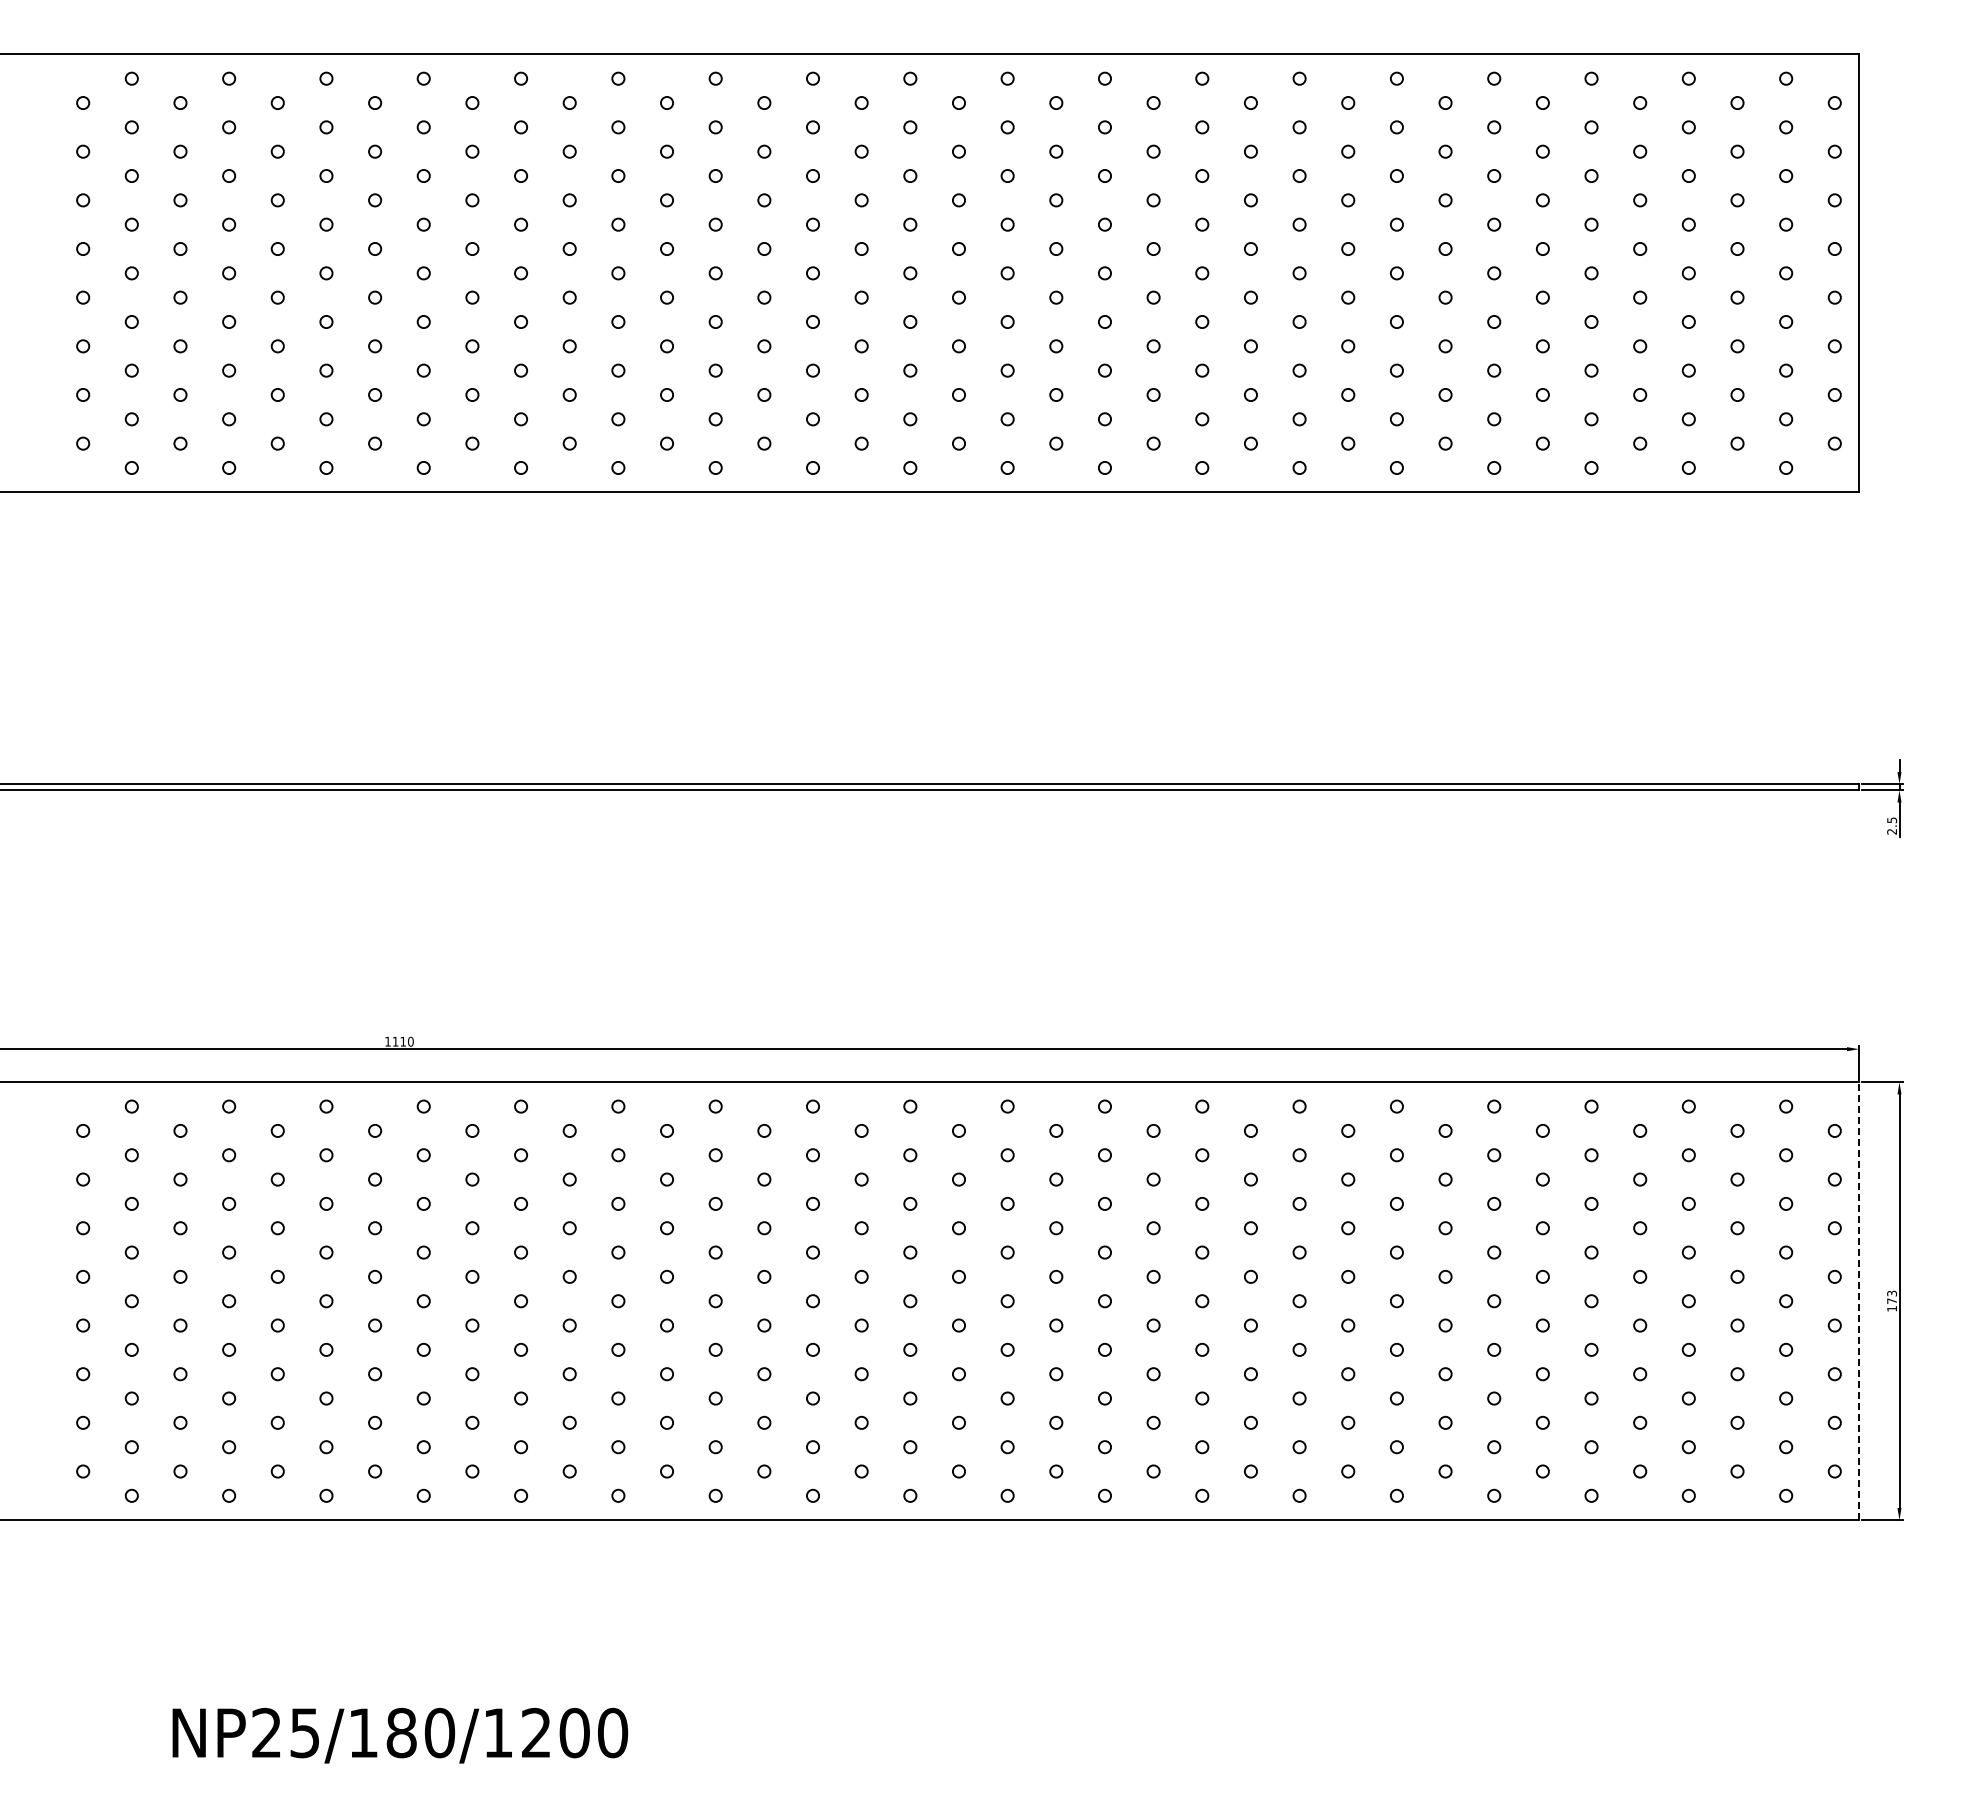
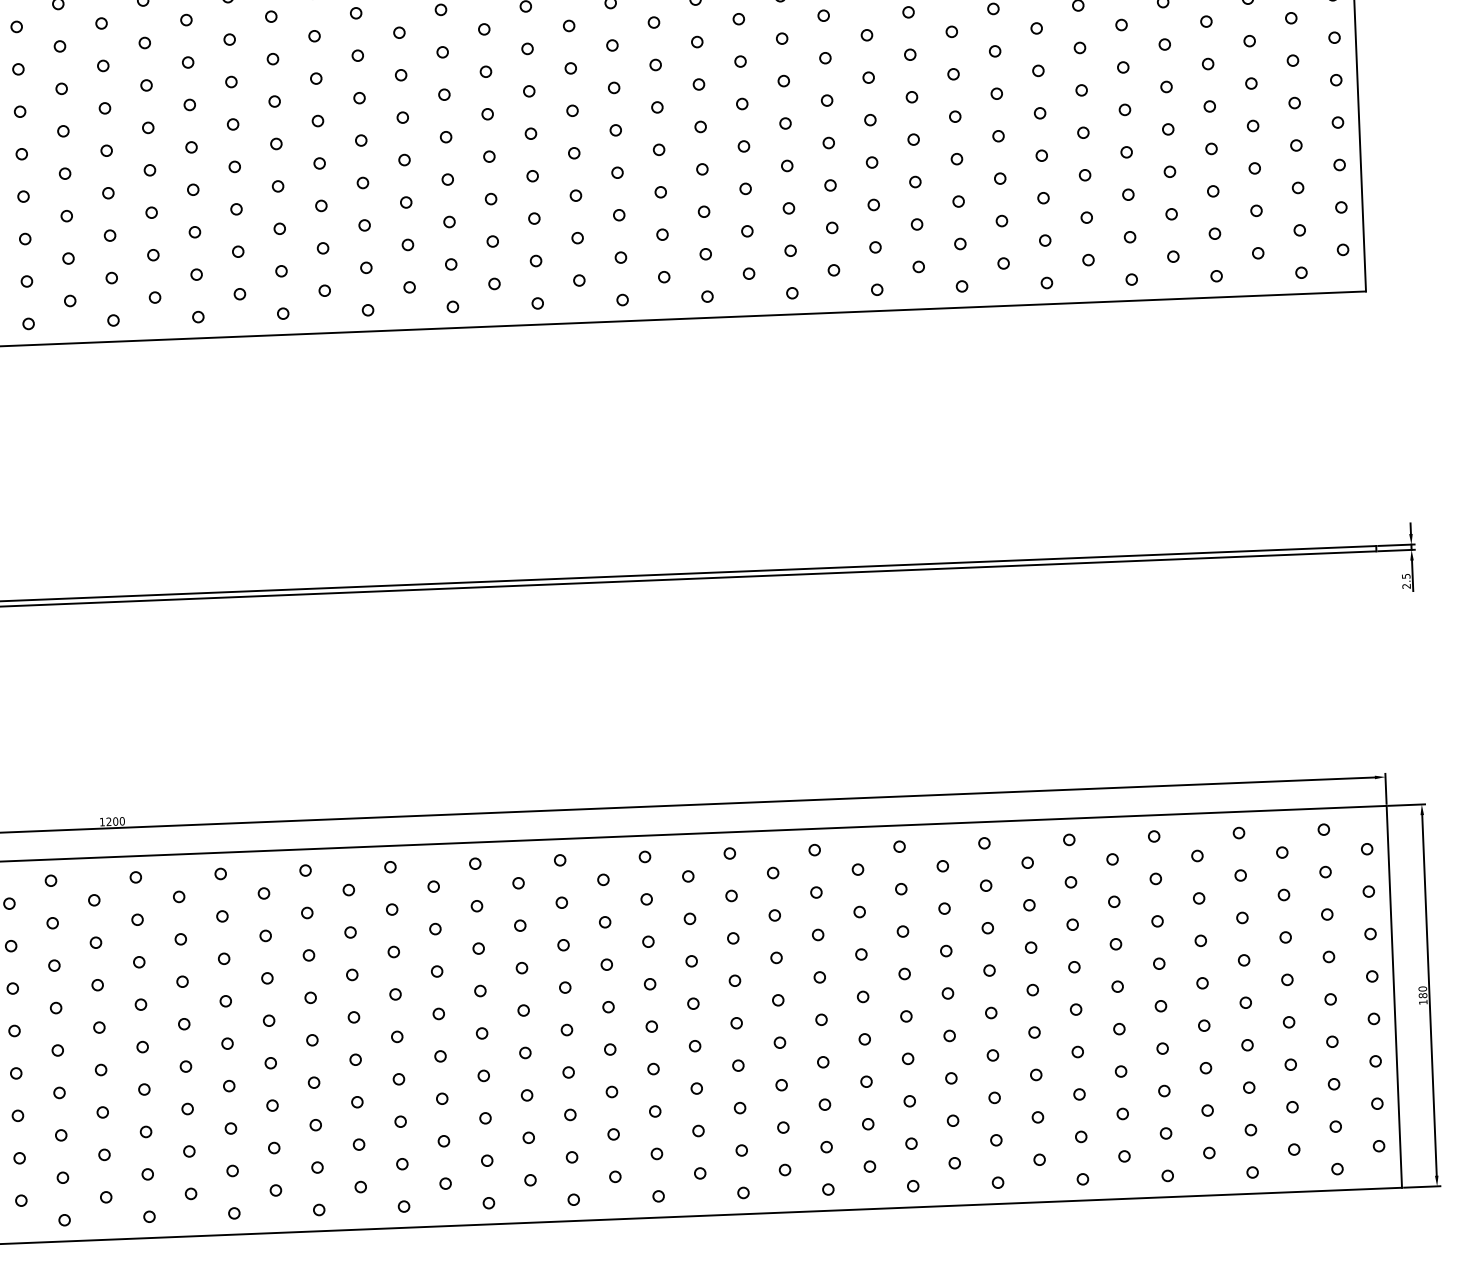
text: (399, 1041) -> (112, 821), 1110 -> 1200
text: (1892, 1297) -> (1423, 992), 173 -> 180
line: (1859, 1301) -> (1394, 997), dashed -> solid

